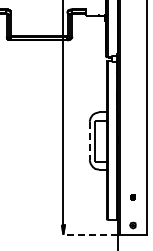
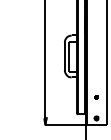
line: (89, 141) -> (64, 56), dashed -> solid
line: (90, 234) -> (65, 125), dashed -> solid

